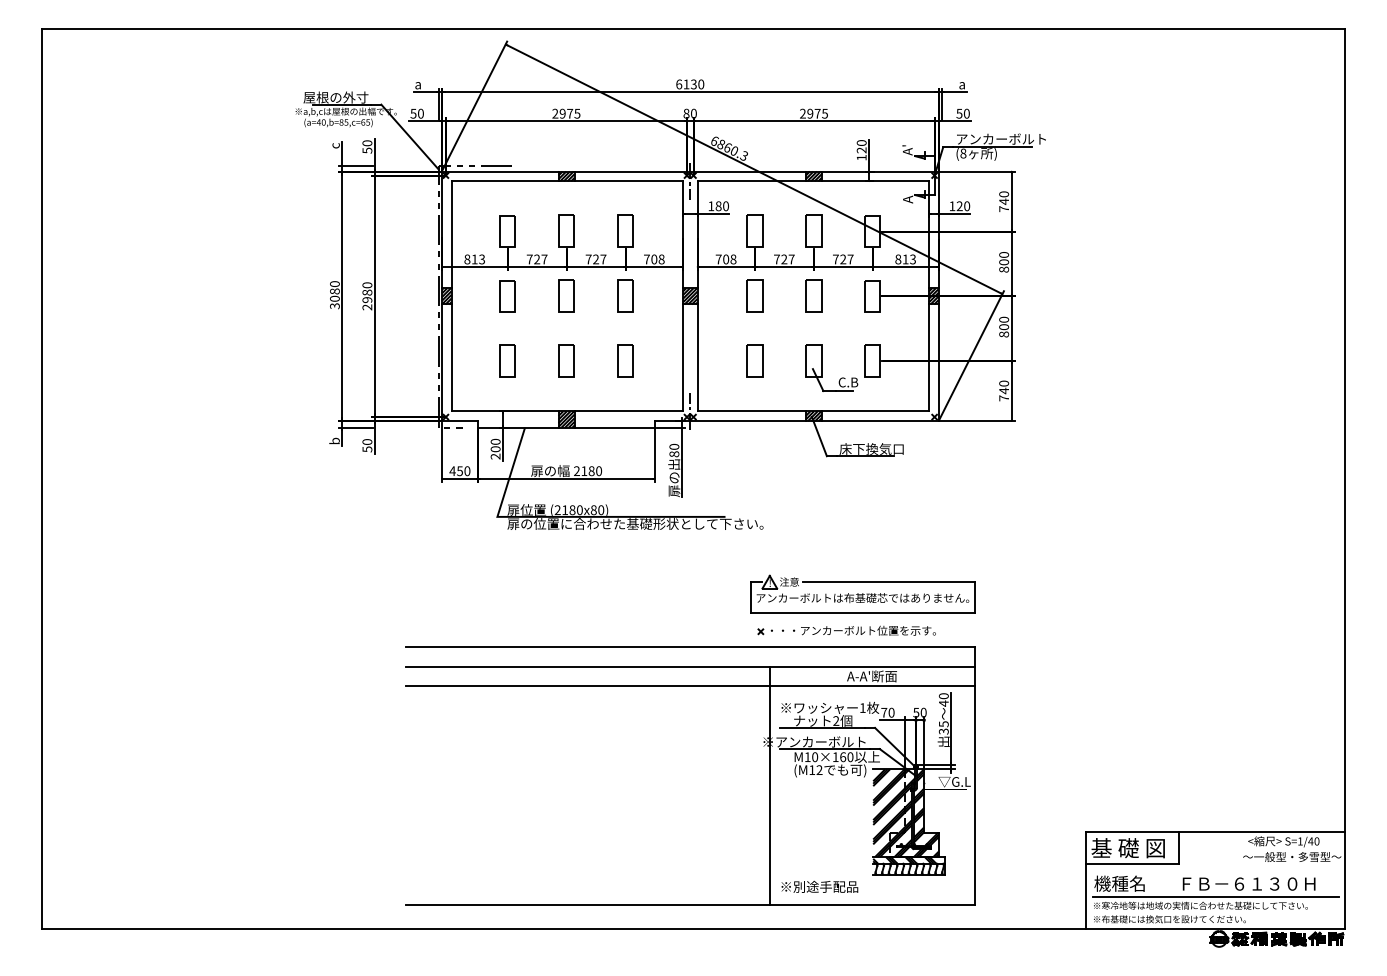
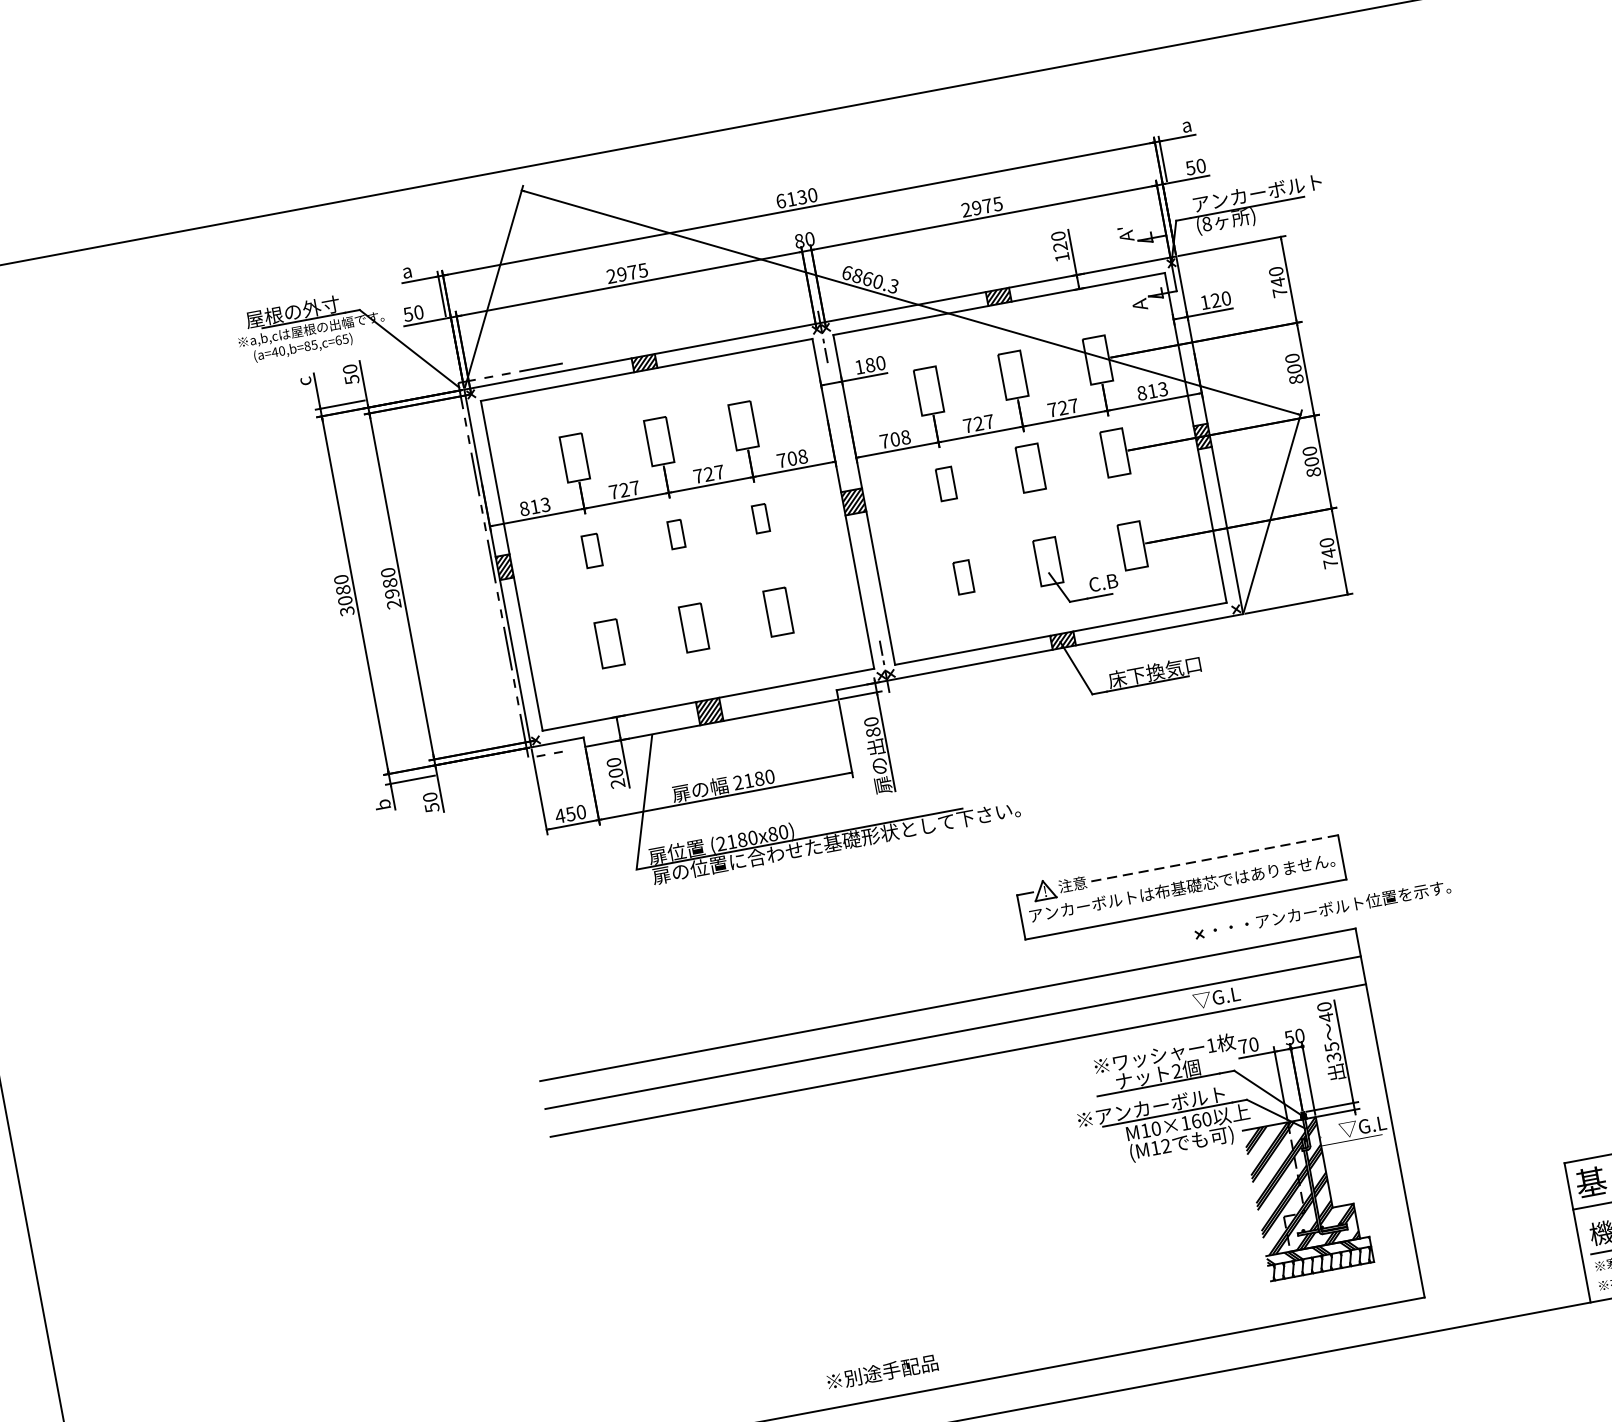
part: (566, 295) -> (676, 533), size x0.6
part: (625, 295) -> (760, 518), size x0.6
part: (754, 295) -> (945, 483), size x0.7
part: (507, 296) -> (591, 551), size x0.7
part: (754, 360) -> (963, 576), size x0.7
line: (889, 582) -> (1216, 858), solid -> dashed
part: (846, 630) -> (1322, 909), moved
text: (871, 676) -> (1215, 998), A-A'断面 -> ▽G.L
line: (769, 785) -> (1098, 1181), removed
text: (819, 886) -> (881, 1371), moved

